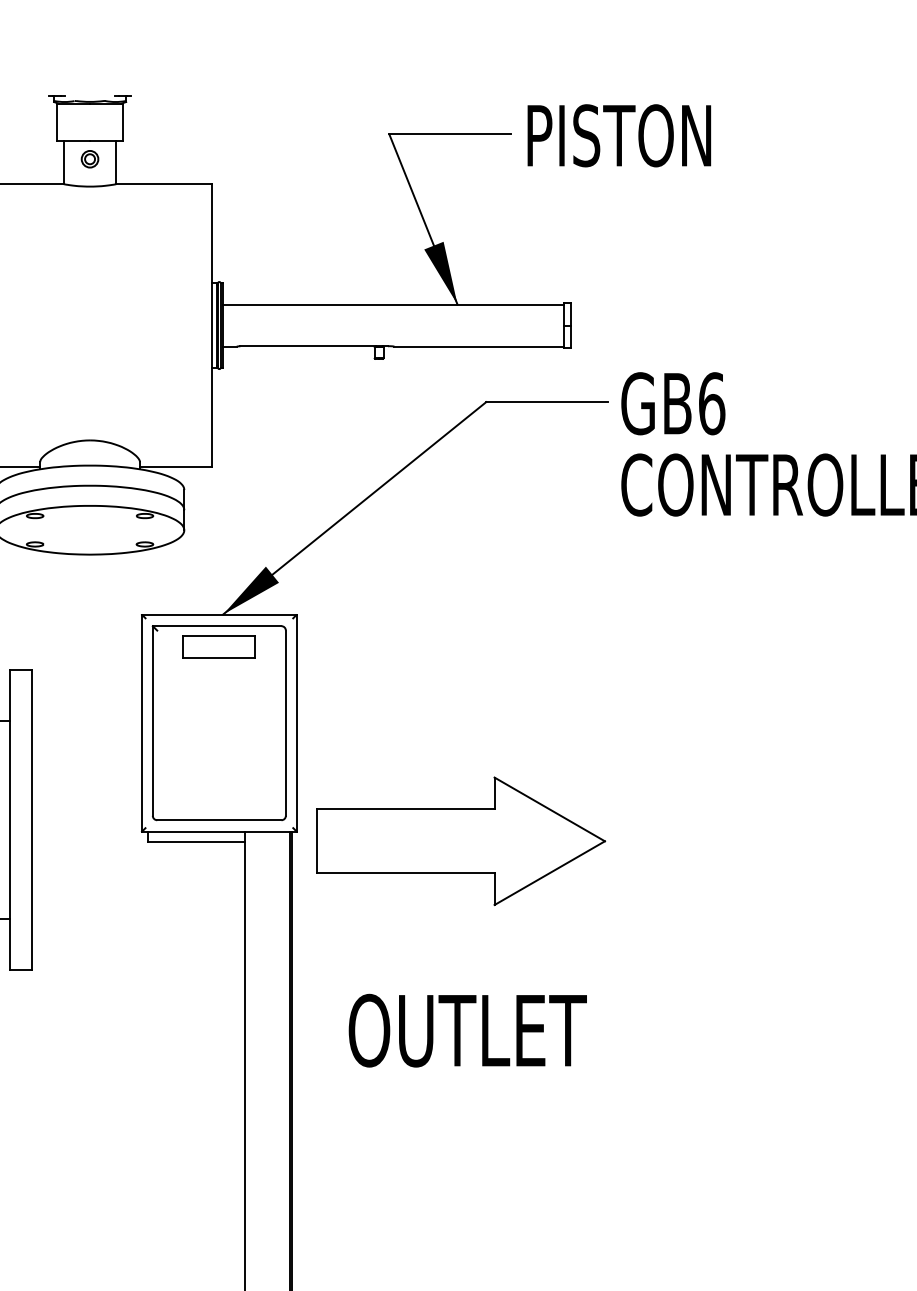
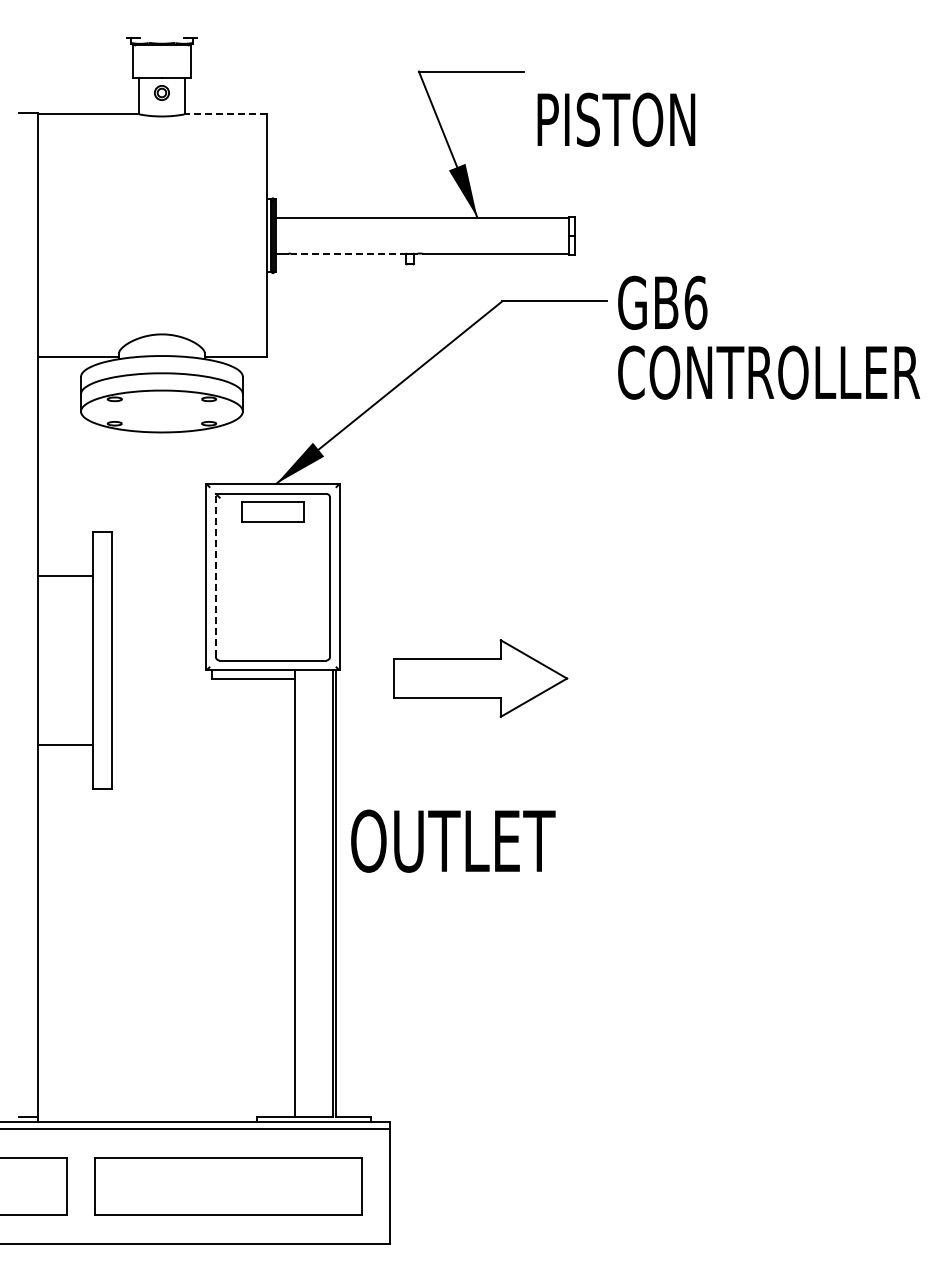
text: (619, 135) -> (616, 119), moved
line: (164, 184) -> (225, 114), solid -> dashed
line: (313, 346) -> (353, 253), solid -> dashed
line: (152, 720) -> (215, 574), solid -> dashed
part: (461, 841) -> (480, 678), size x0.7
text: (468, 1029) -> (453, 840), moved

